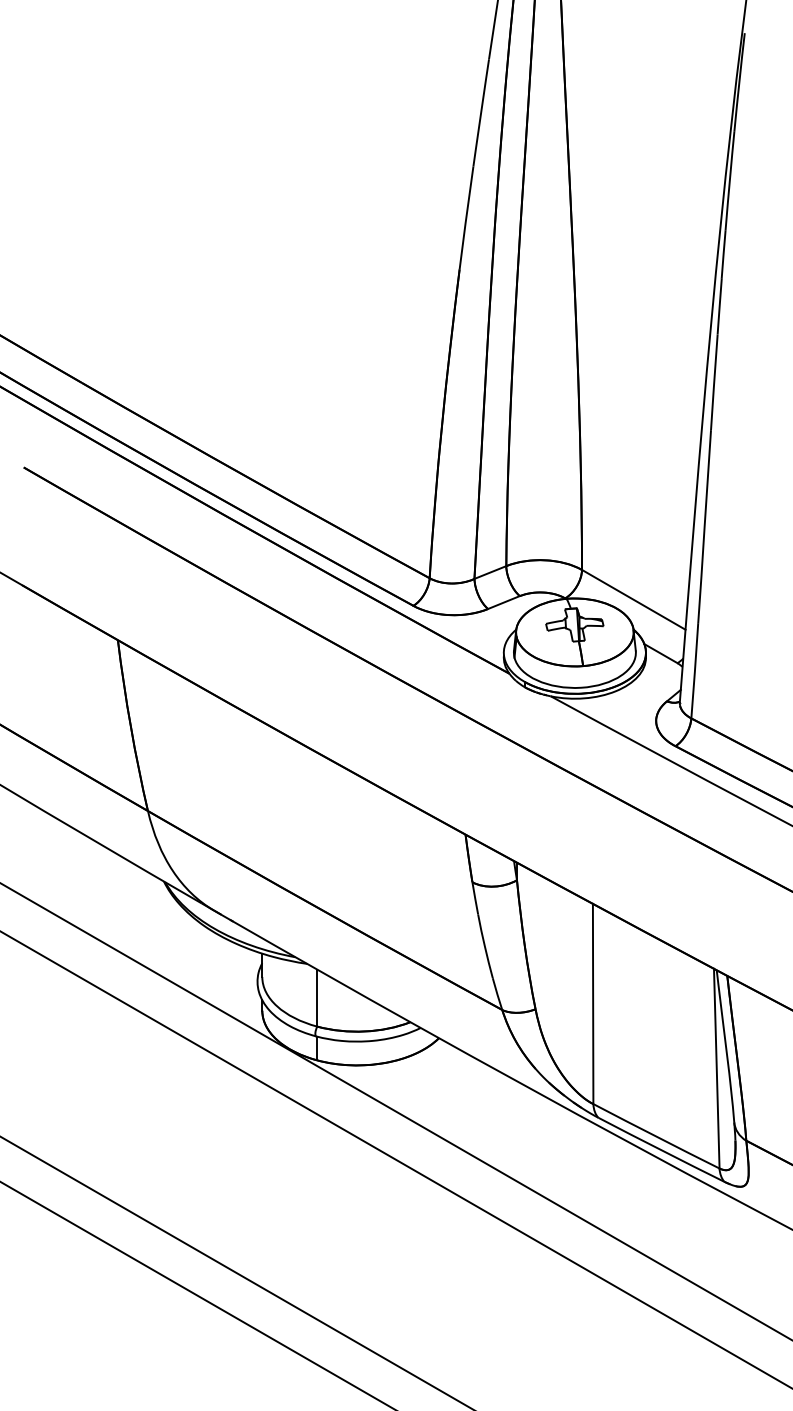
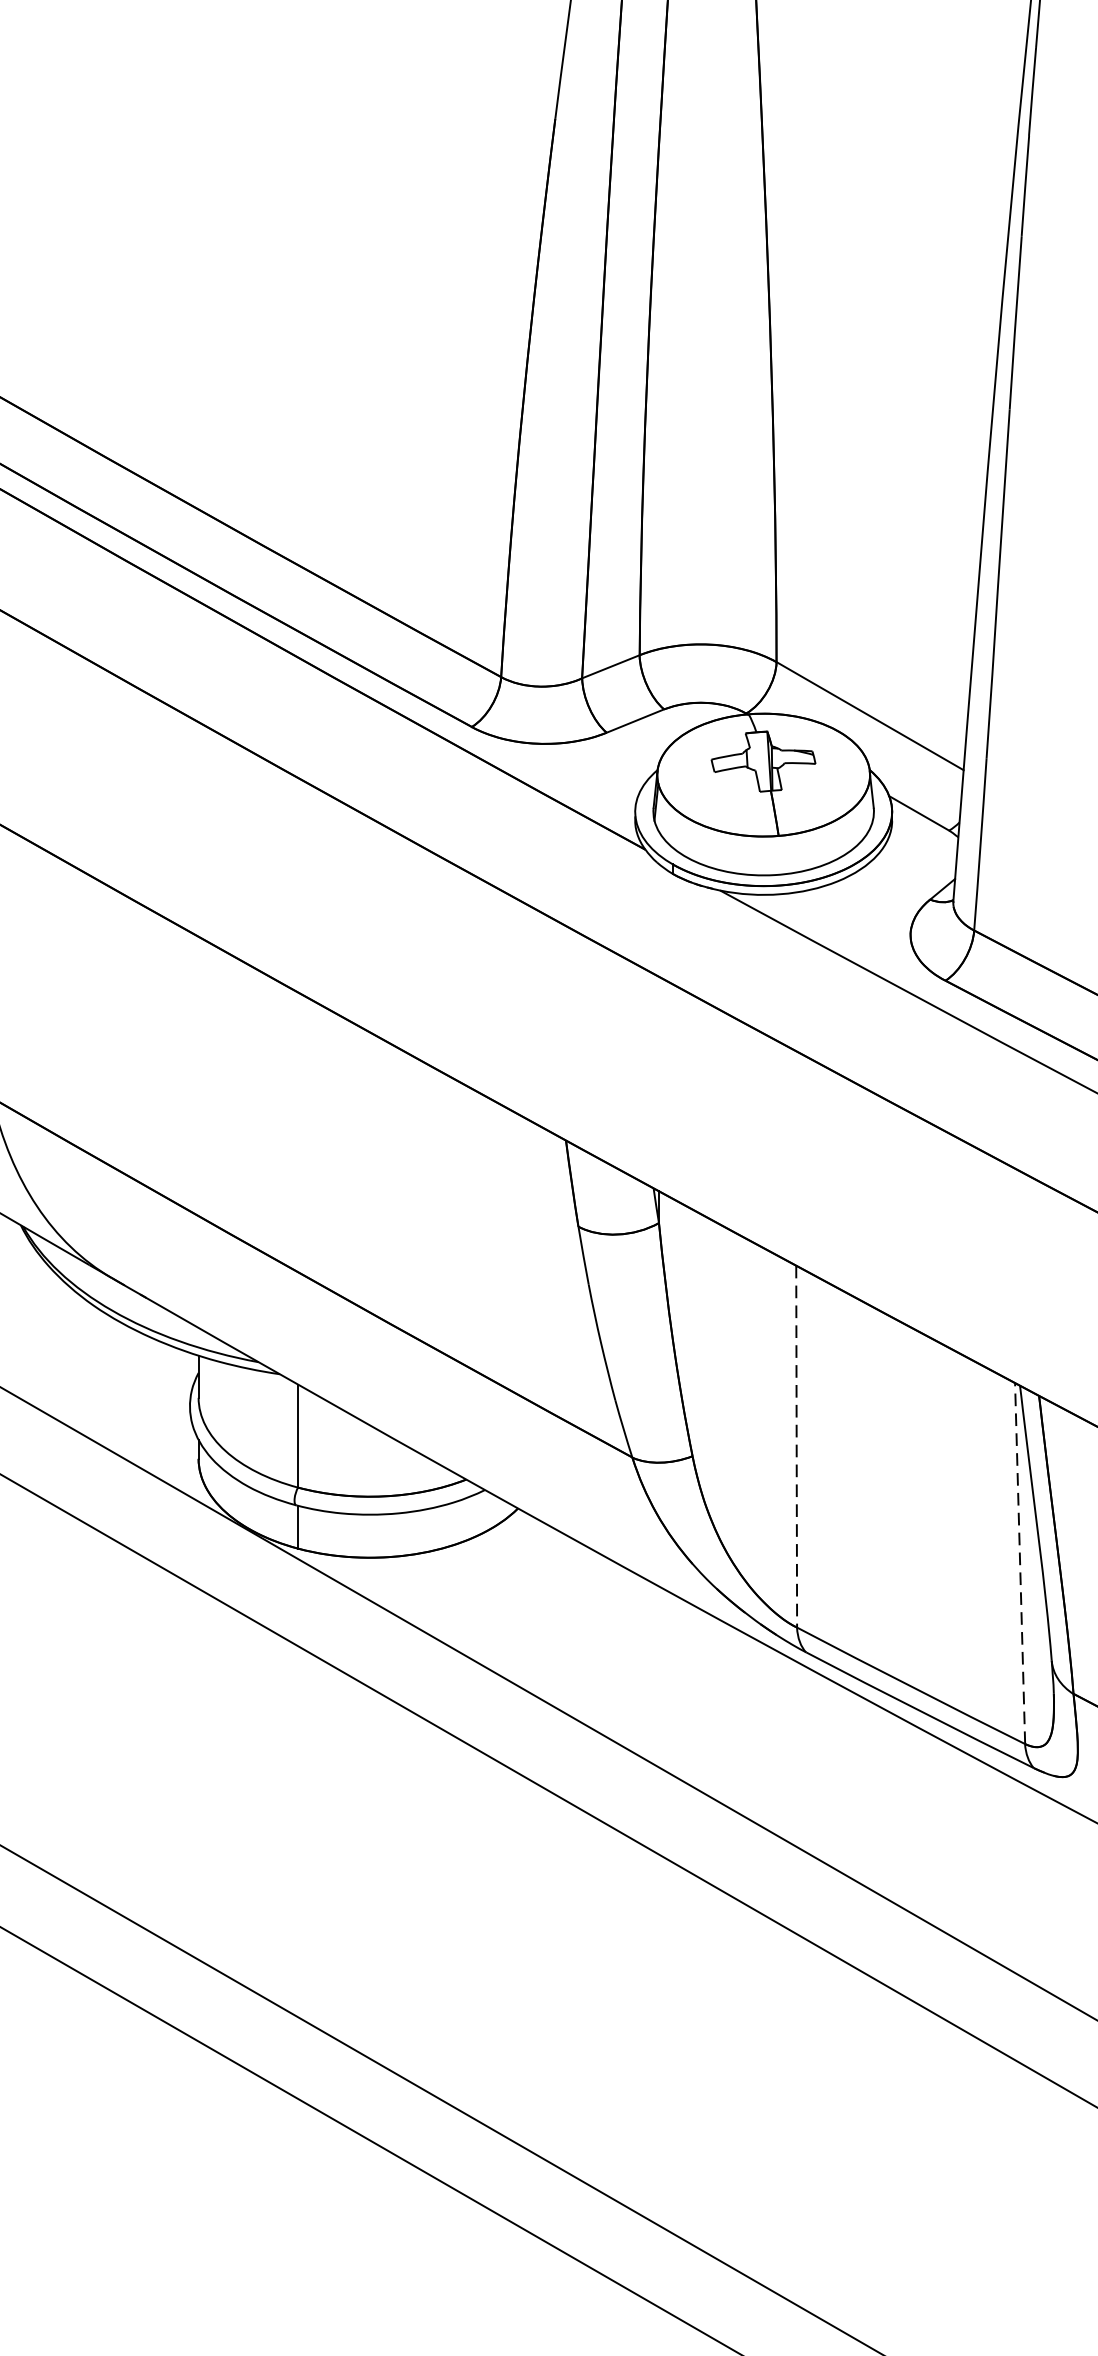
line: (593, 1004) -> (797, 1447), solid -> dashed
line: (716, 1068) -> (1019, 1563), solid -> dashed

